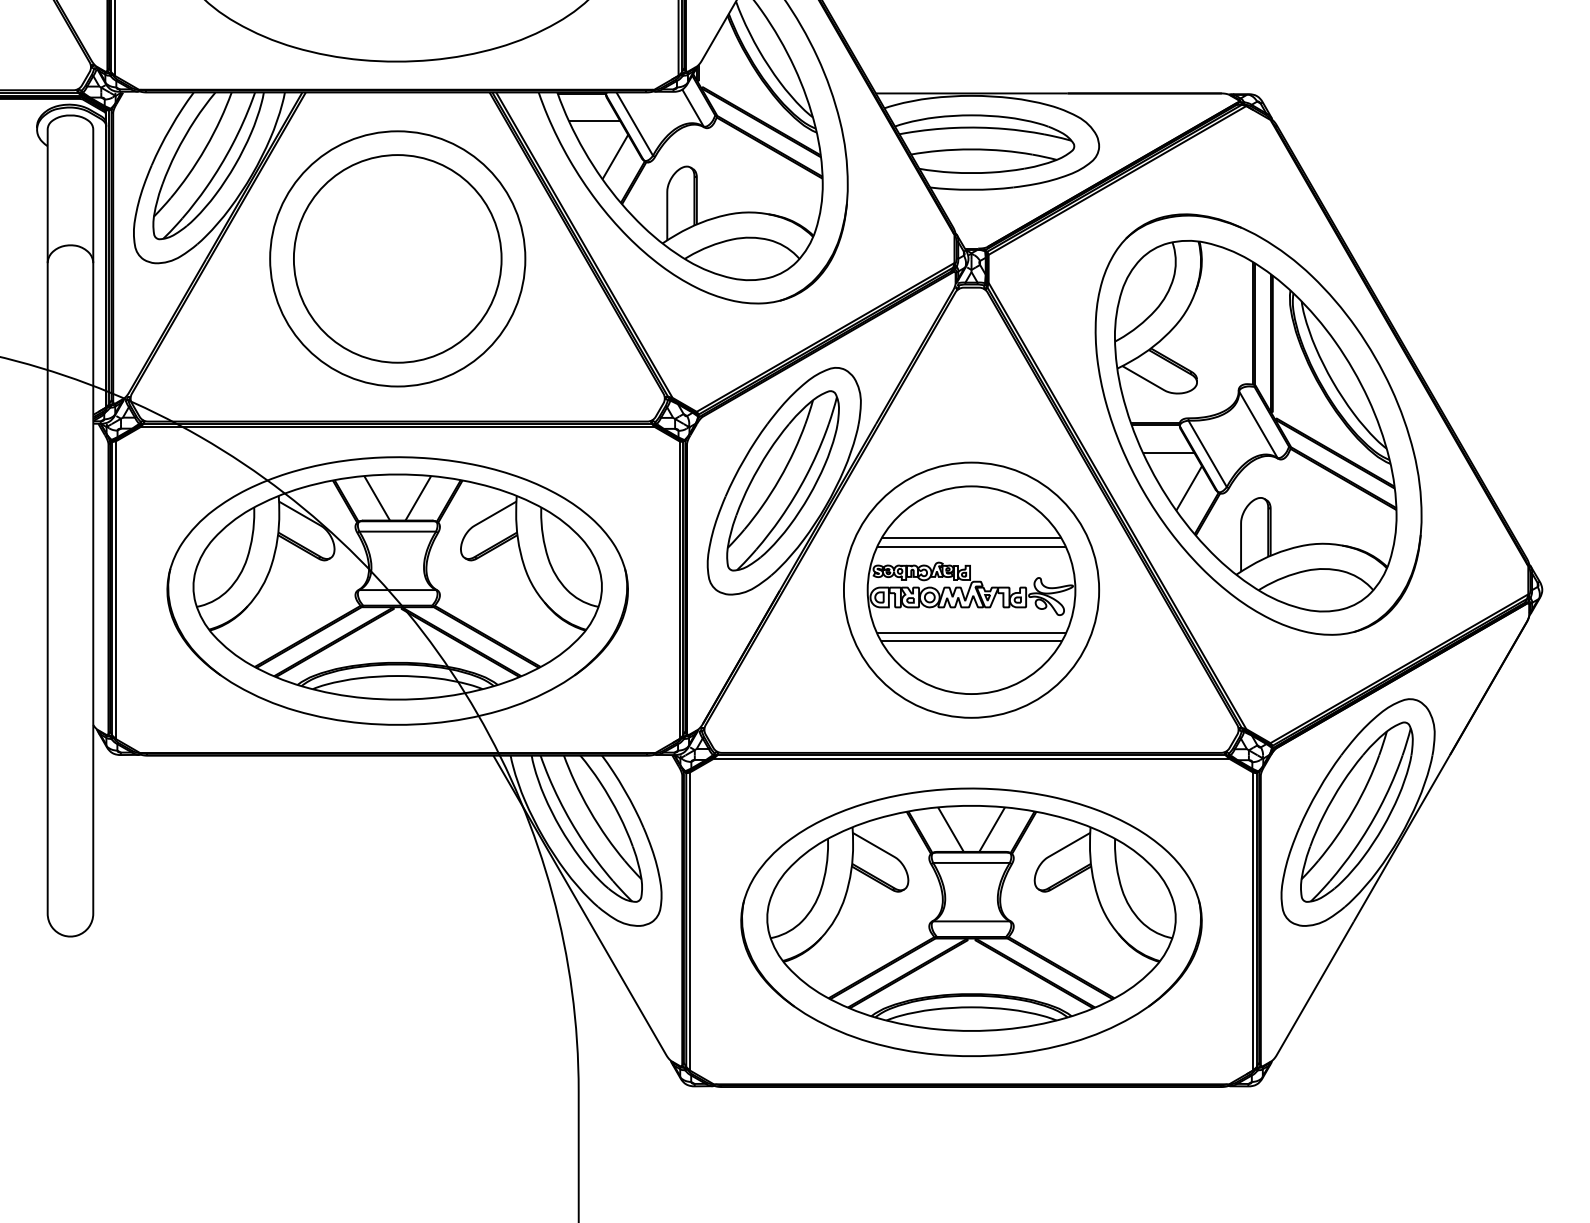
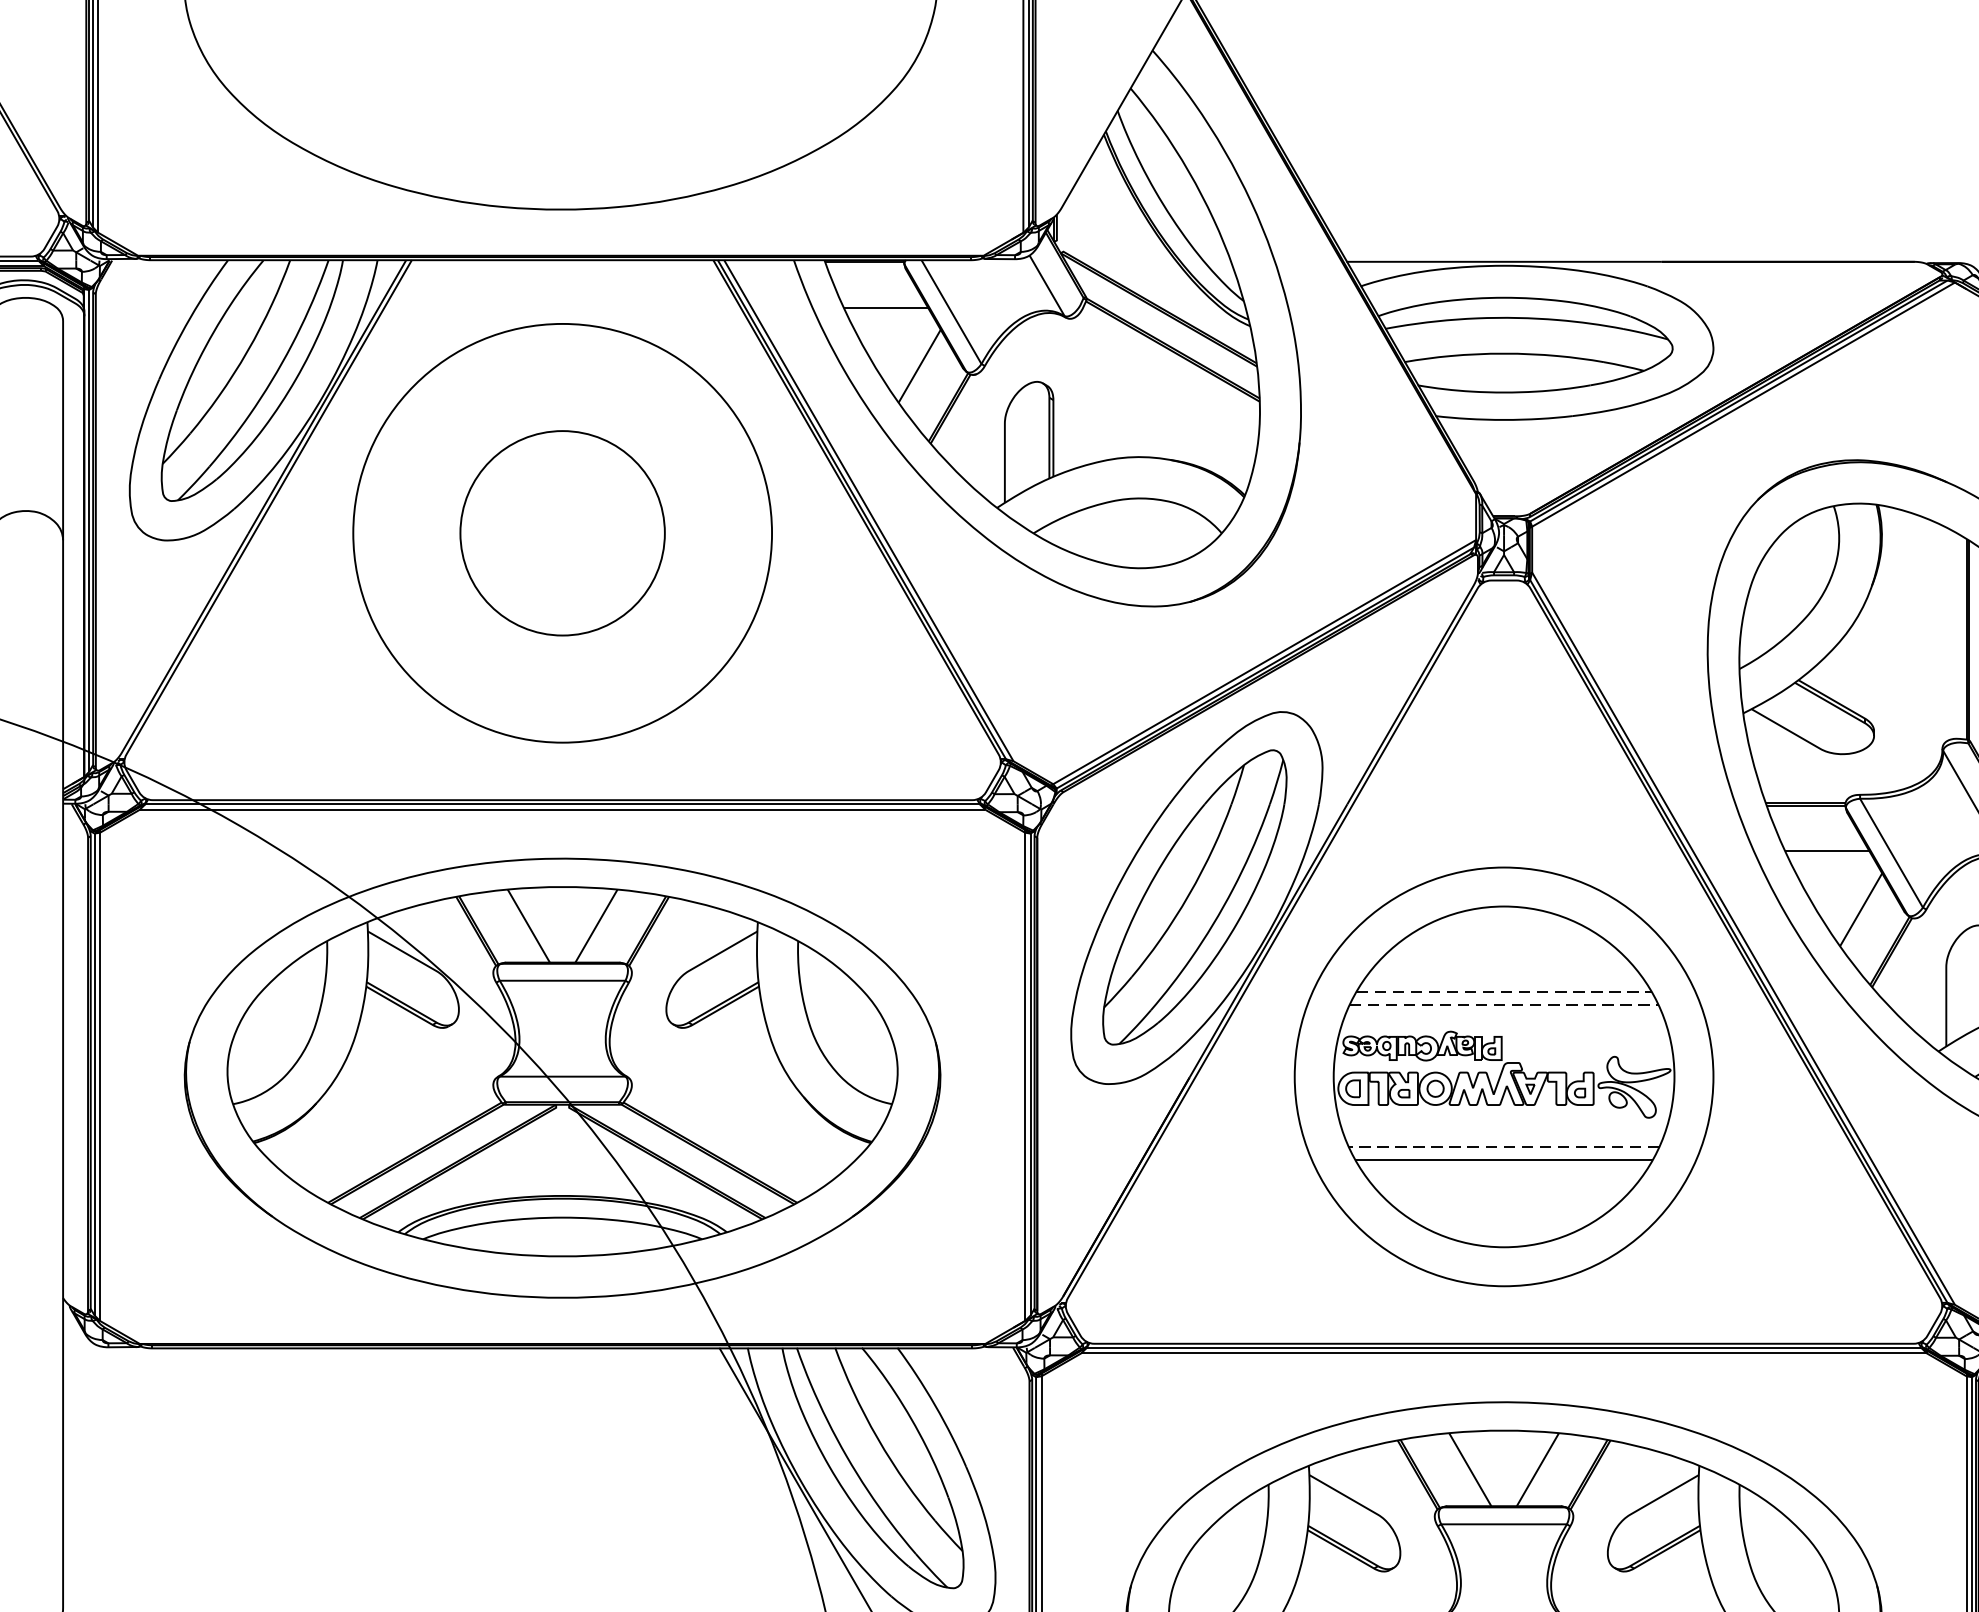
circle: (397, 258) -> (562, 532), size x0.6
line: (971, 538) -> (1504, 992), solid -> dashed
line: (972, 546) -> (1505, 1005), solid -> dashed
line: (971, 632) -> (1504, 1146), solid -> dashed

